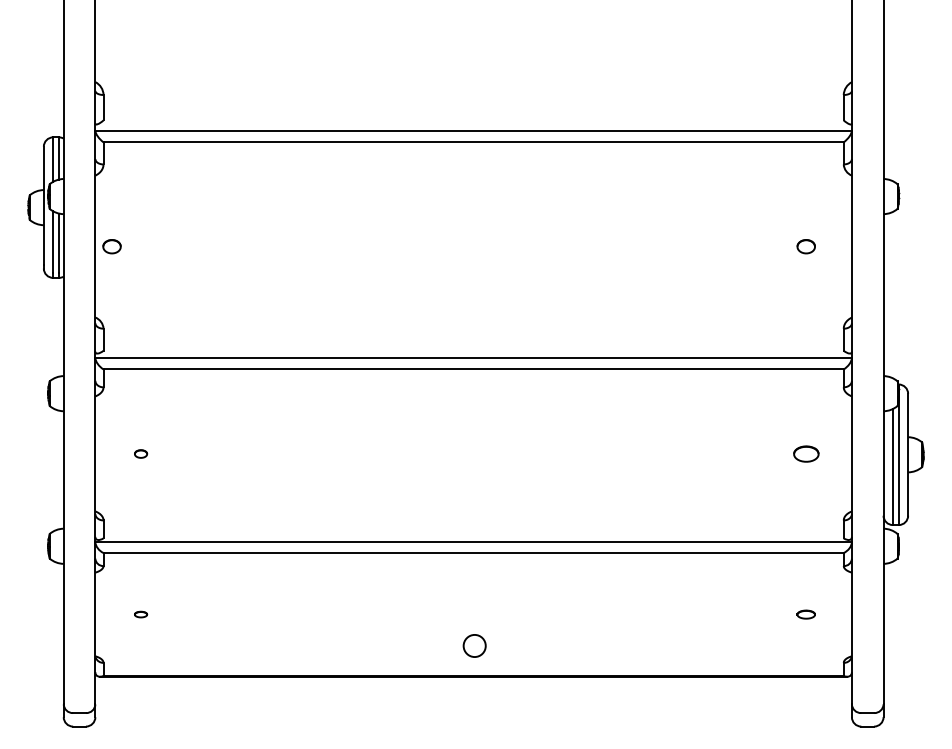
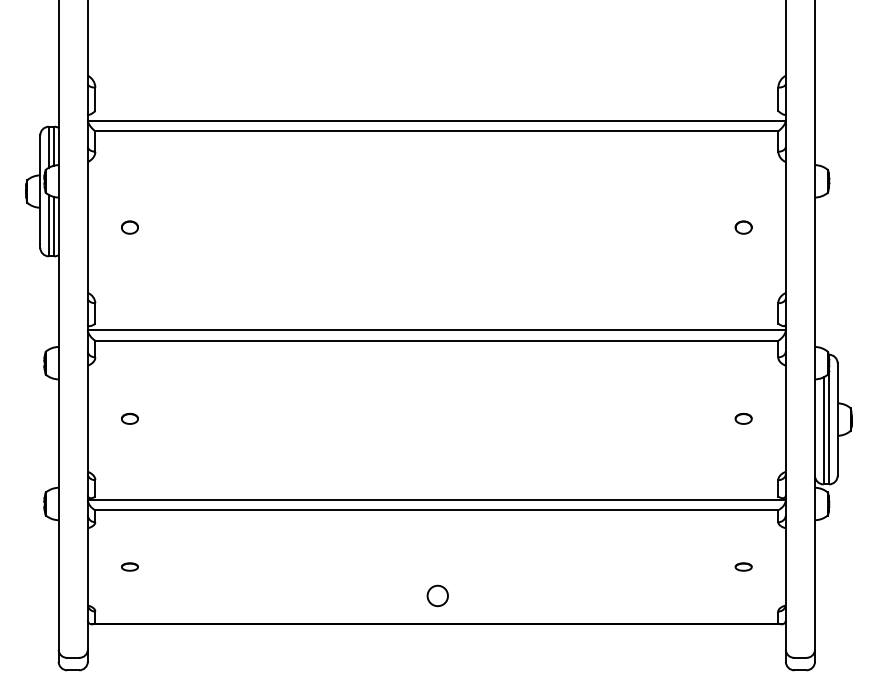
part: (111, 246) -> (129, 227), moved
part: (140, 453) -> (129, 418), size x1.43
part: (805, 453) -> (742, 418), size x0.71
part: (140, 614) -> (129, 566), size x1.43

